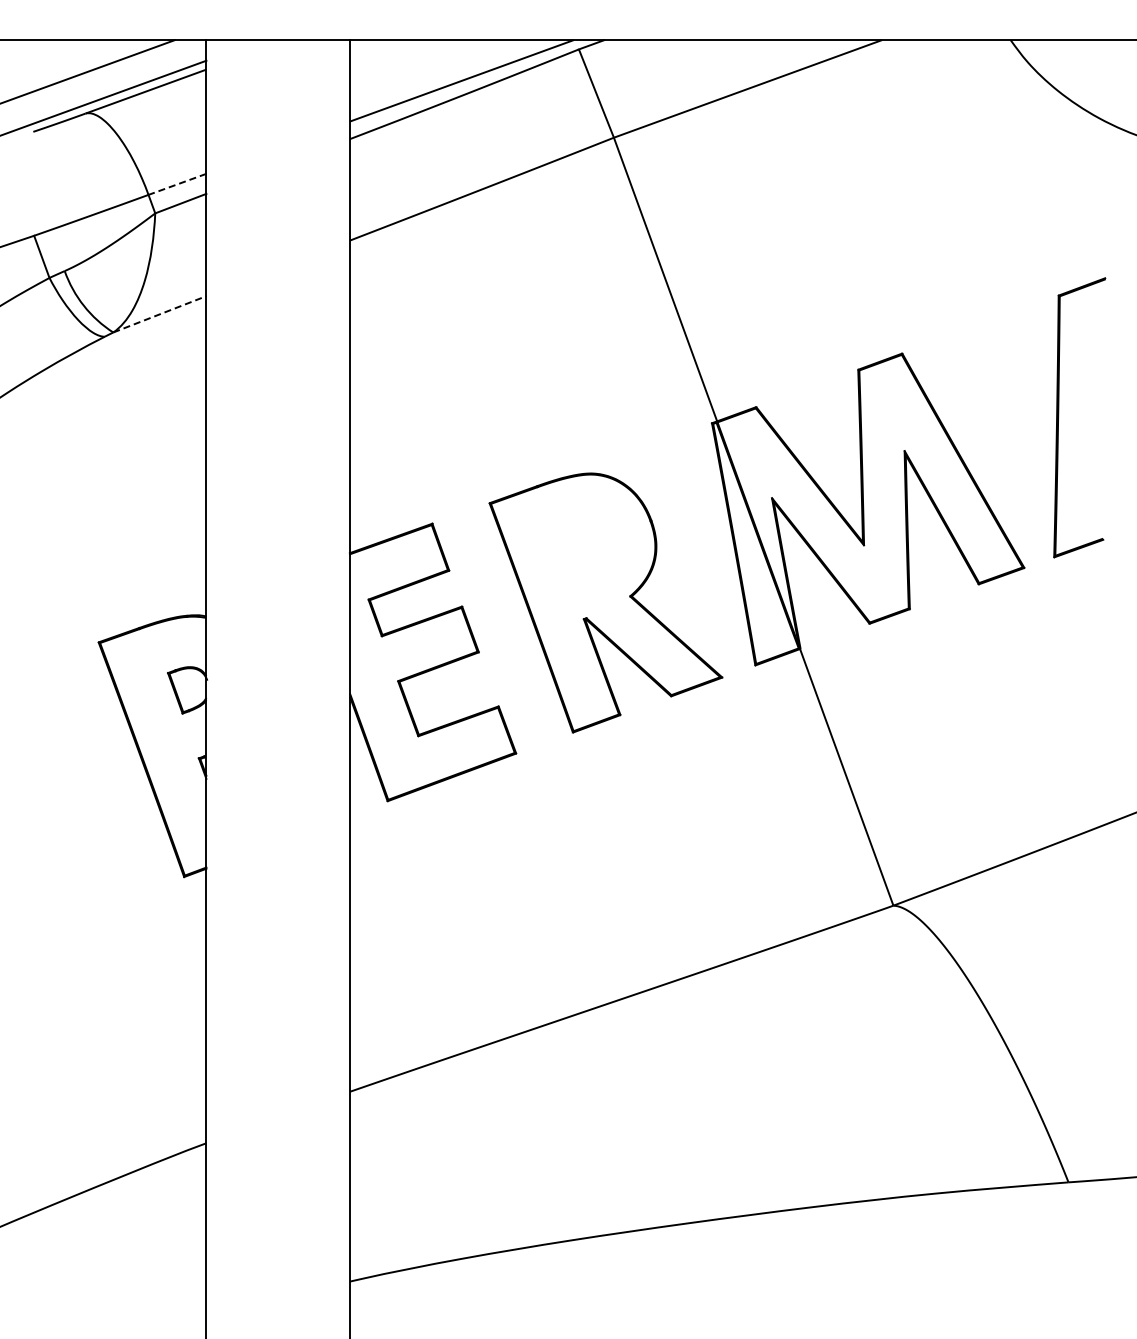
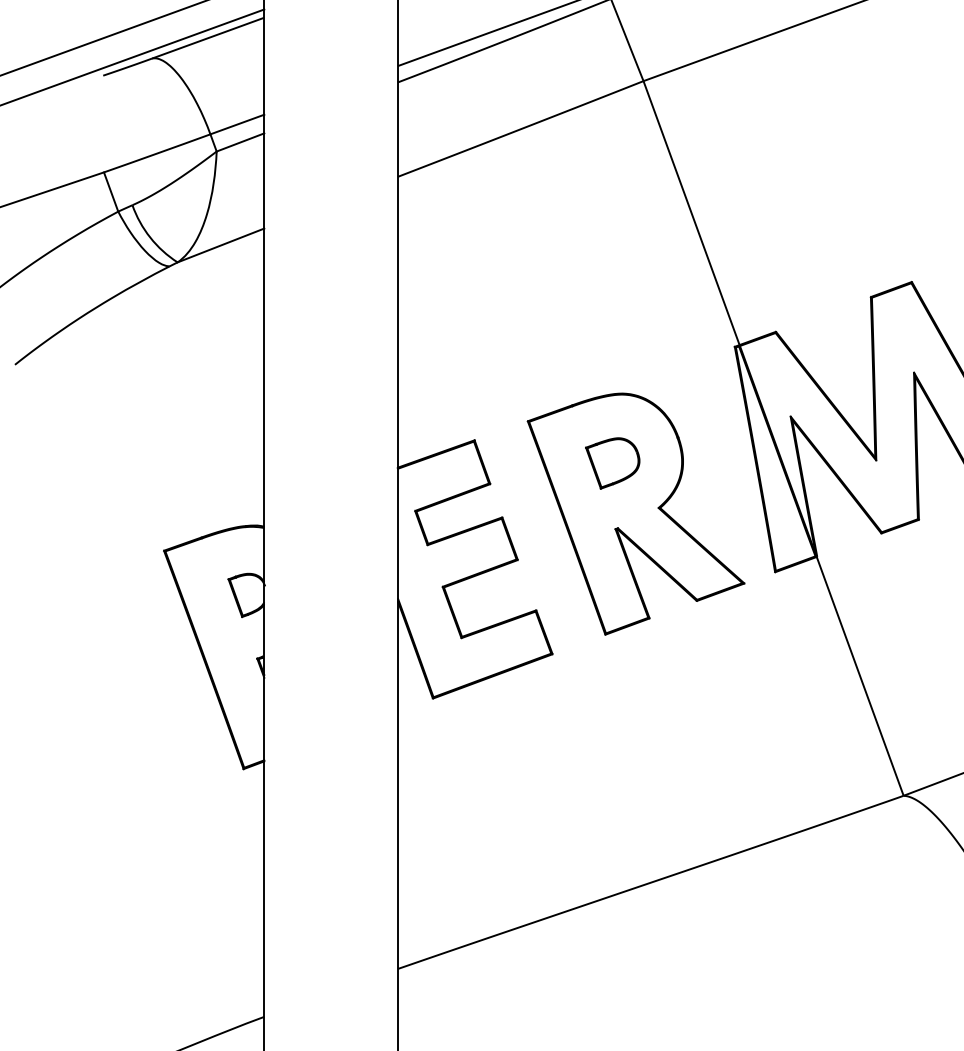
line: (177, 184) -> (237, 124), dashed -> solid
line: (159, 314) -> (220, 245), dashed -> solid
part: (580, 548) -> (612, 463), added

